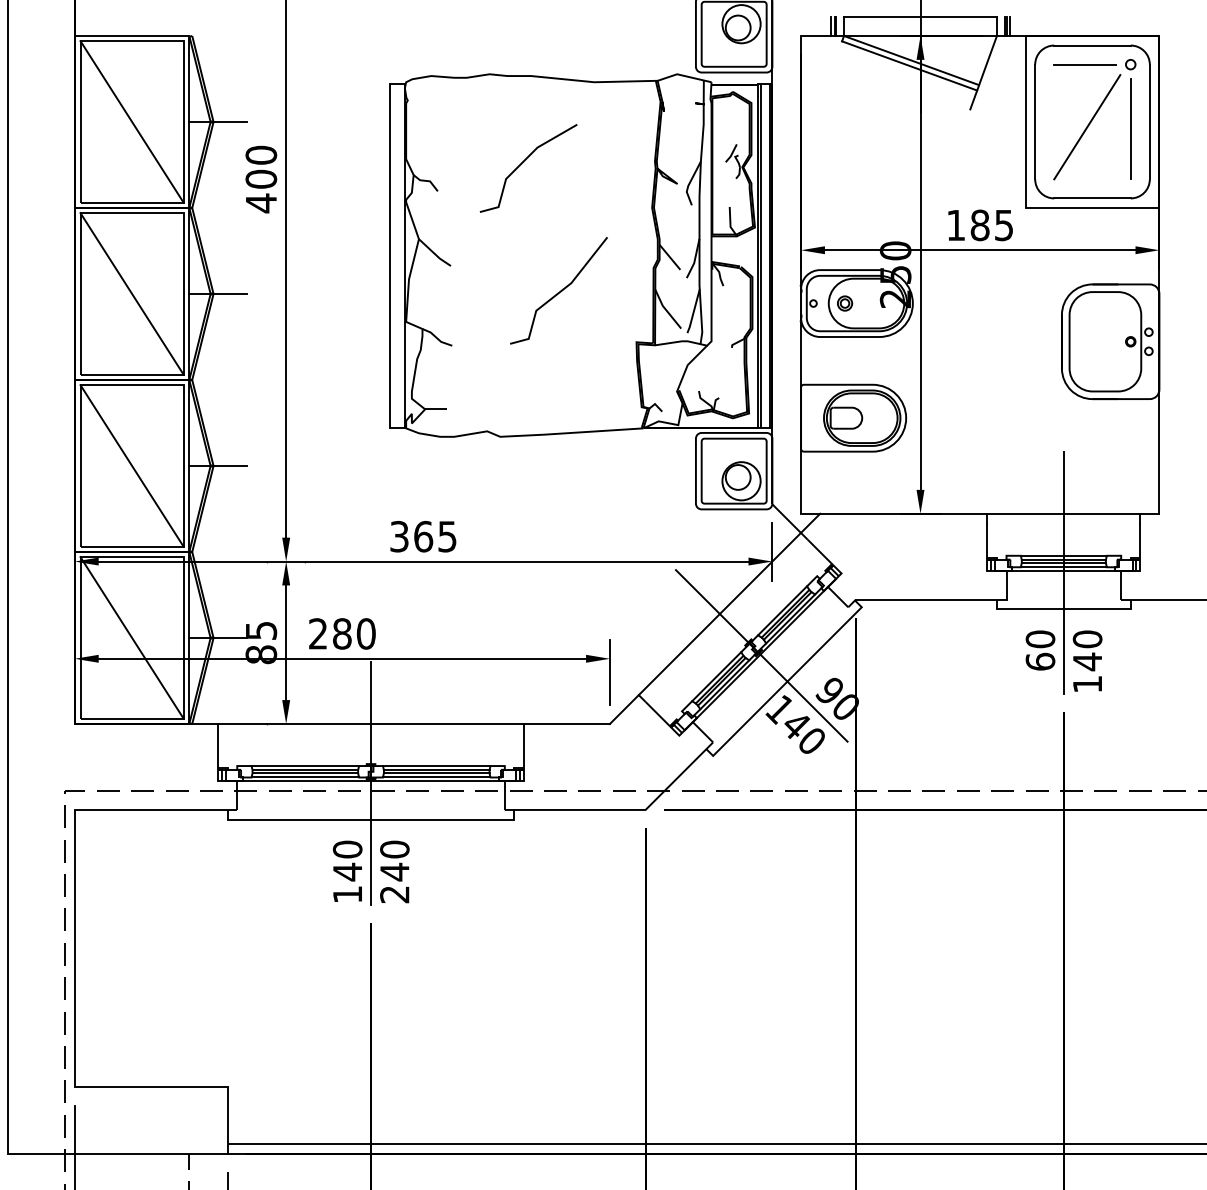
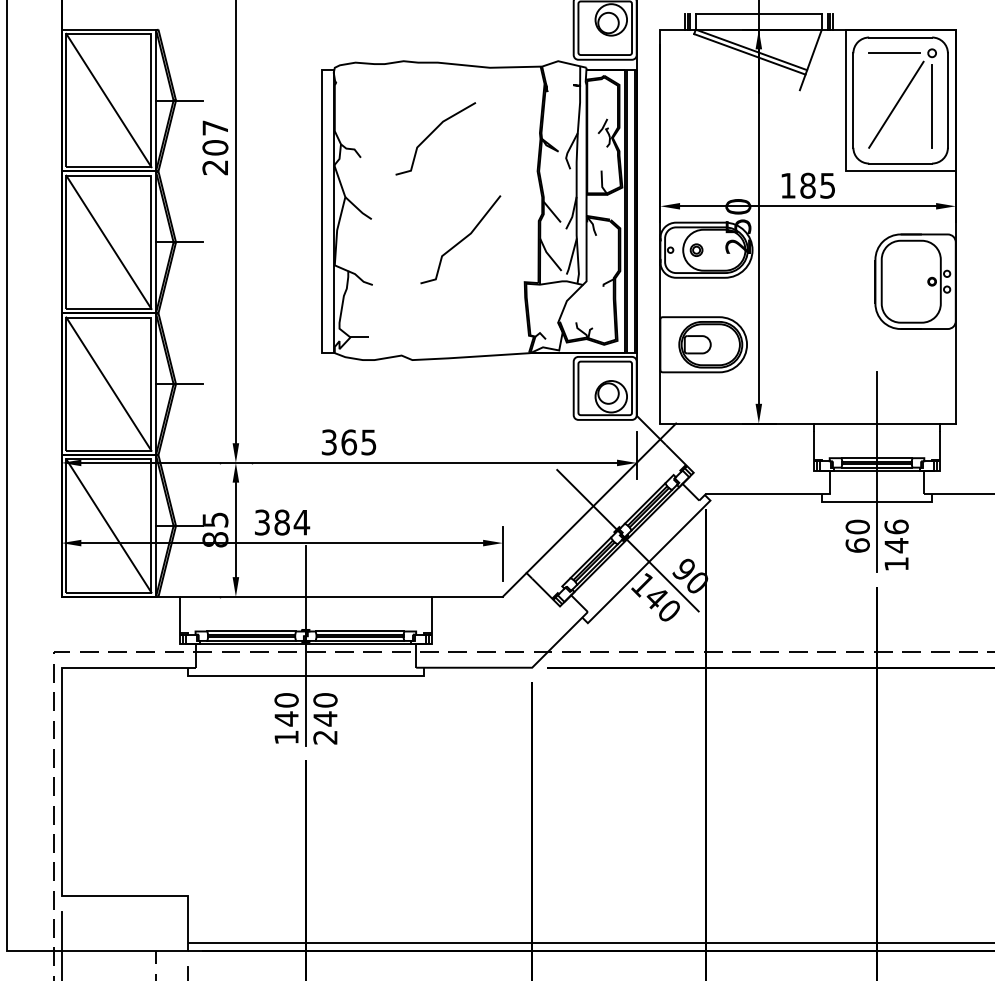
text: (261, 178) -> (215, 147), 400 -> 207
text: (342, 633) -> (282, 522), 280 -> 384
text: (1087, 638) -> (896, 526), 140 -> 146

